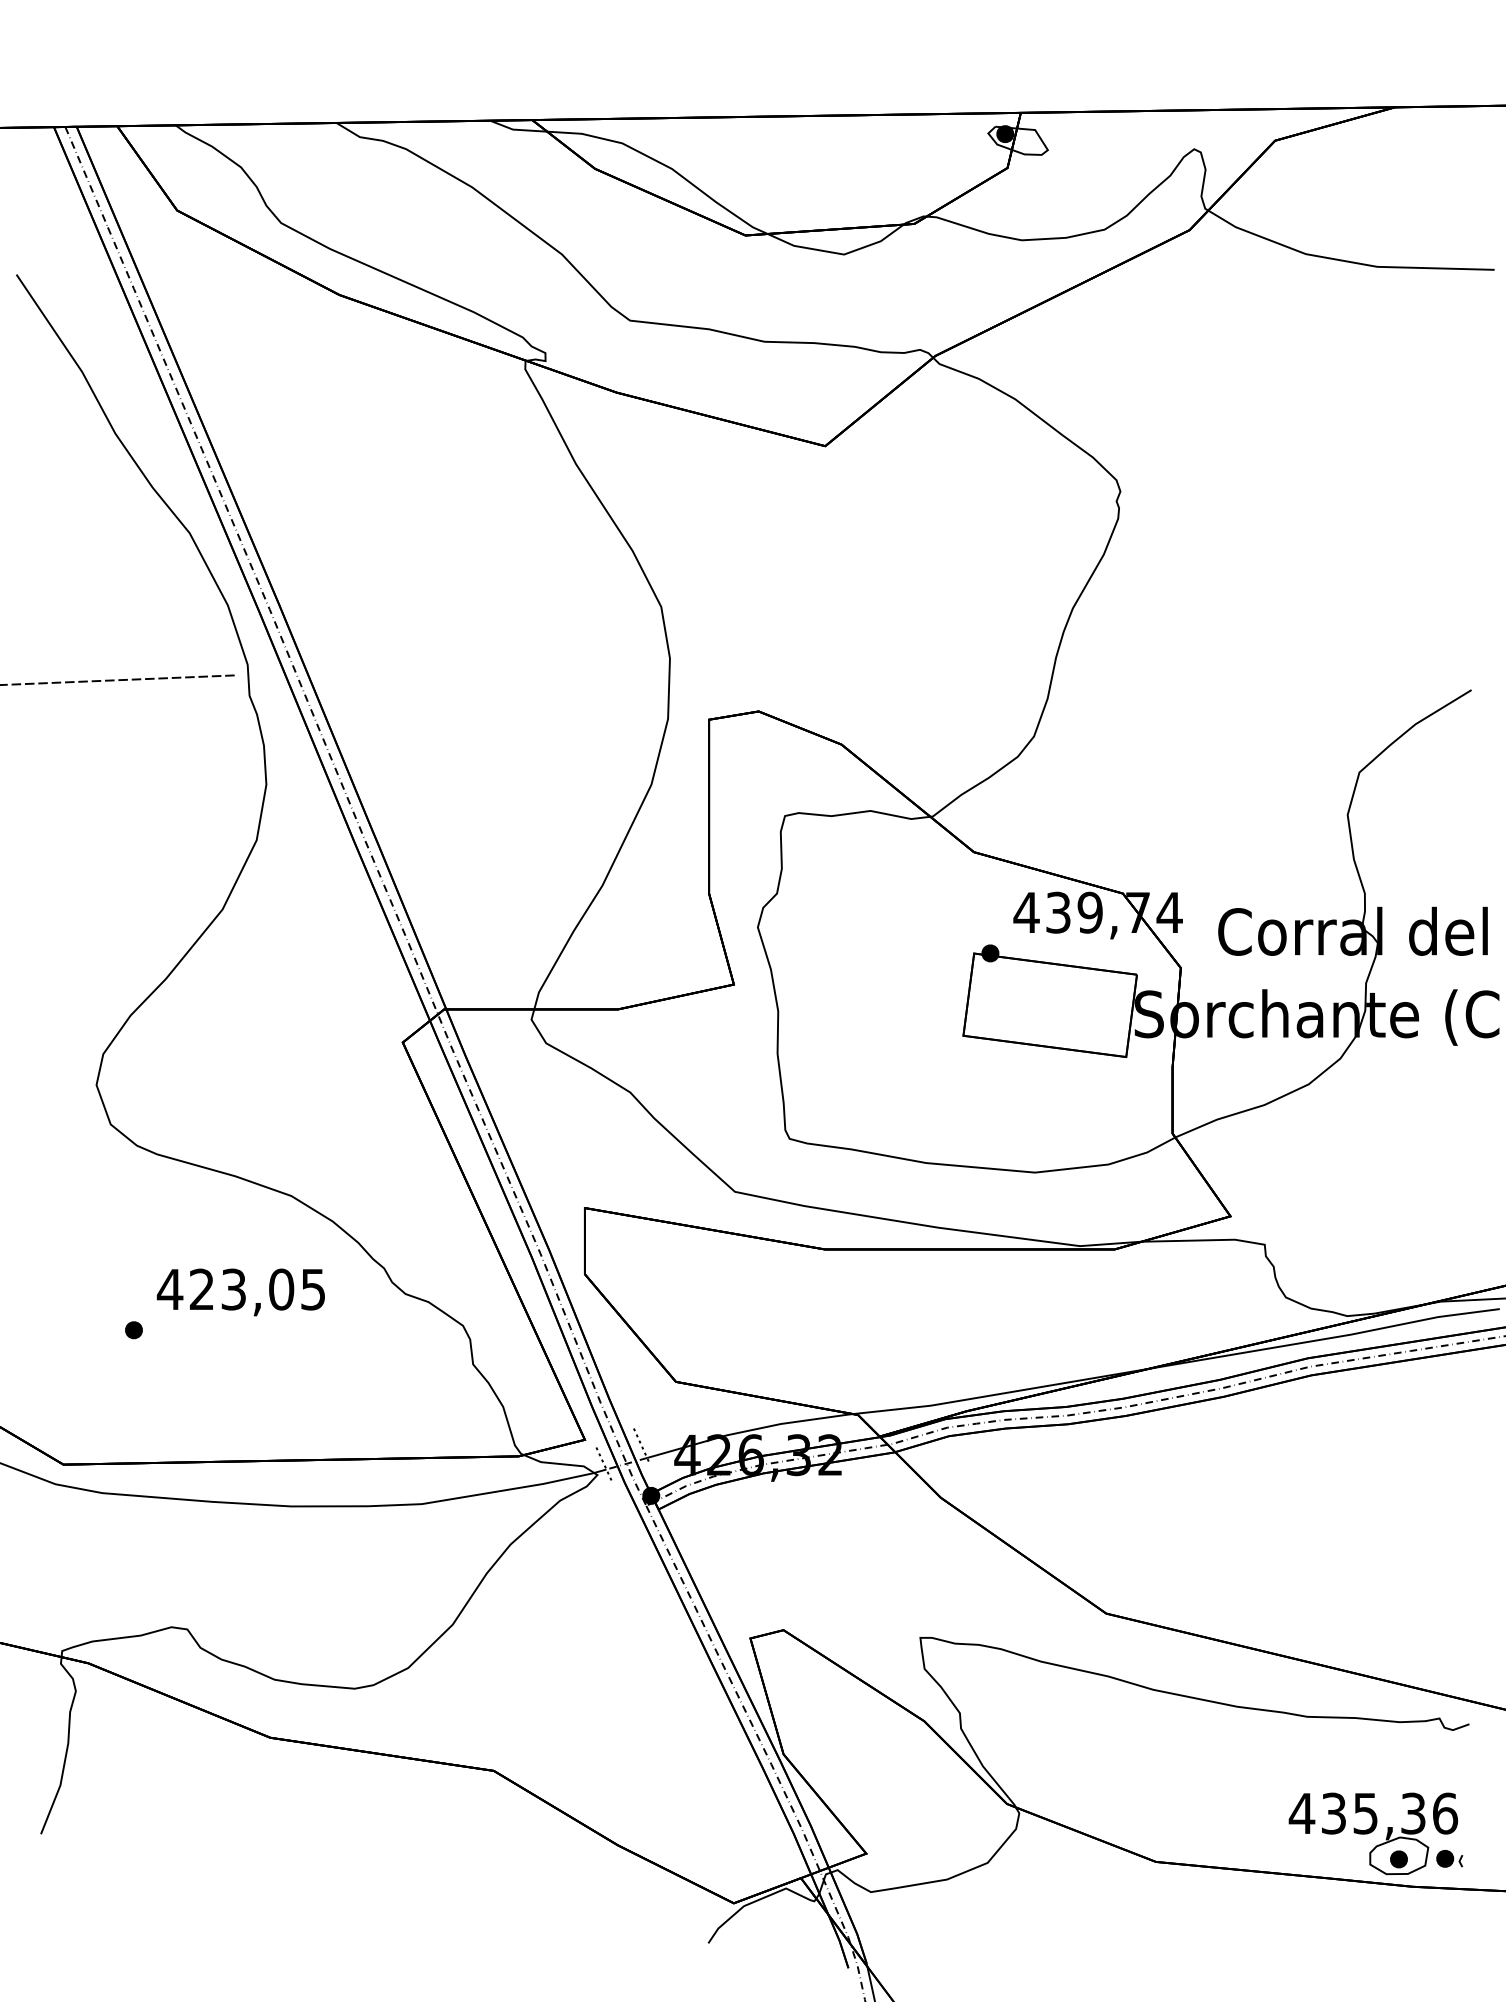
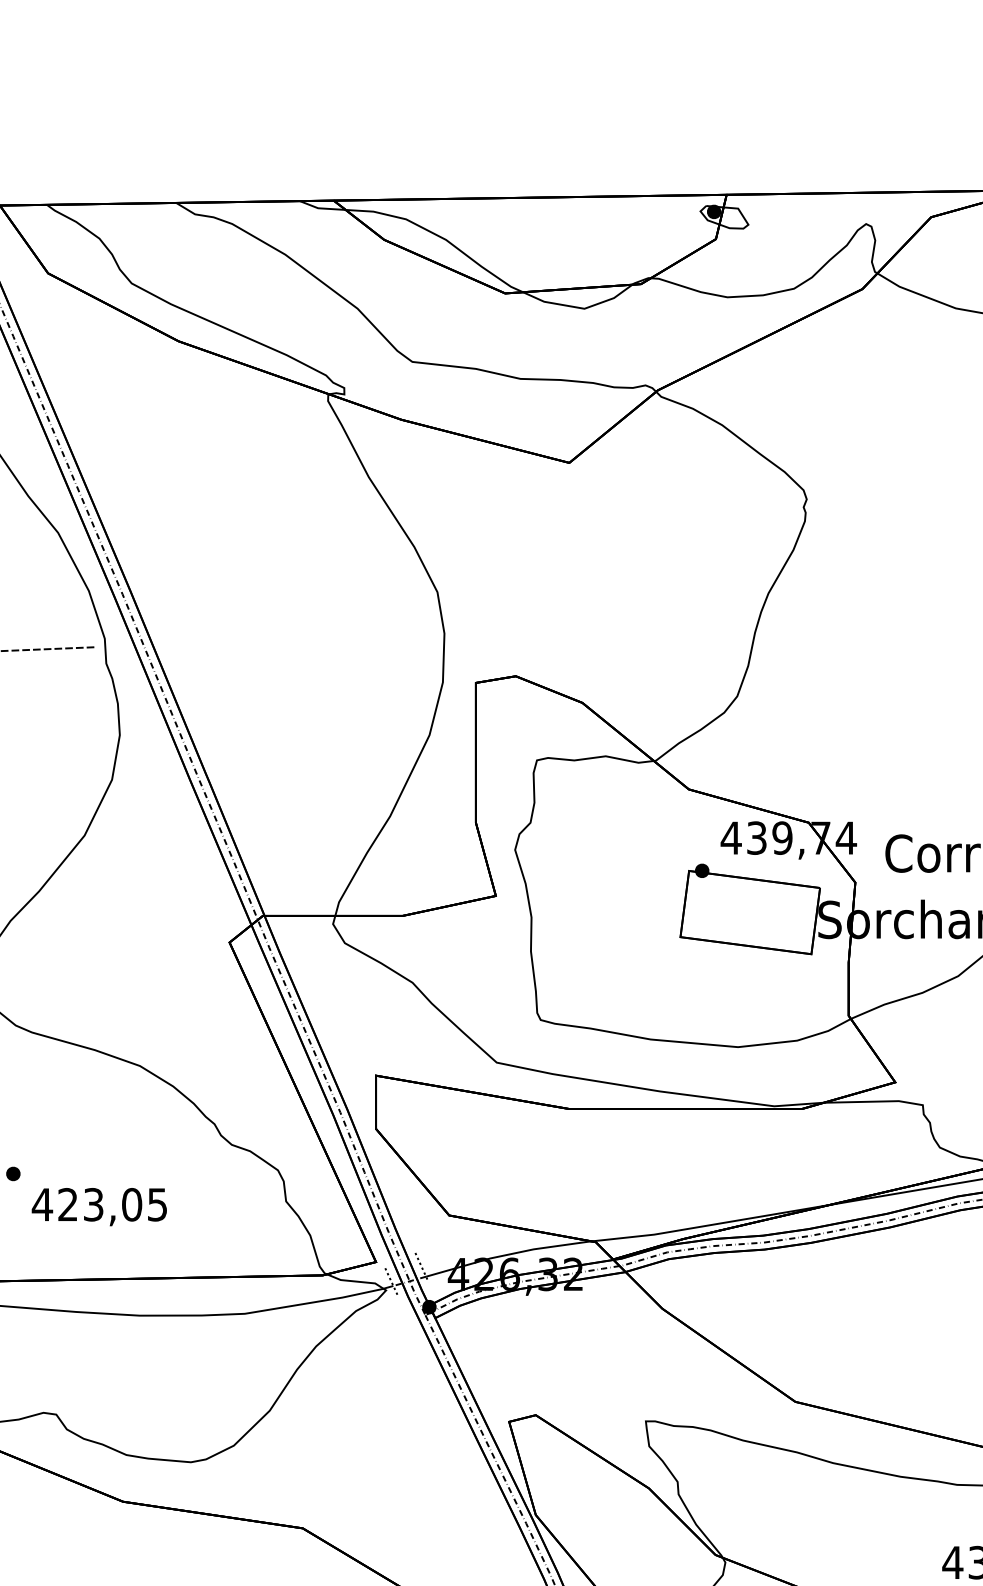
text: (240, 1292) -> (99, 1207), moved

